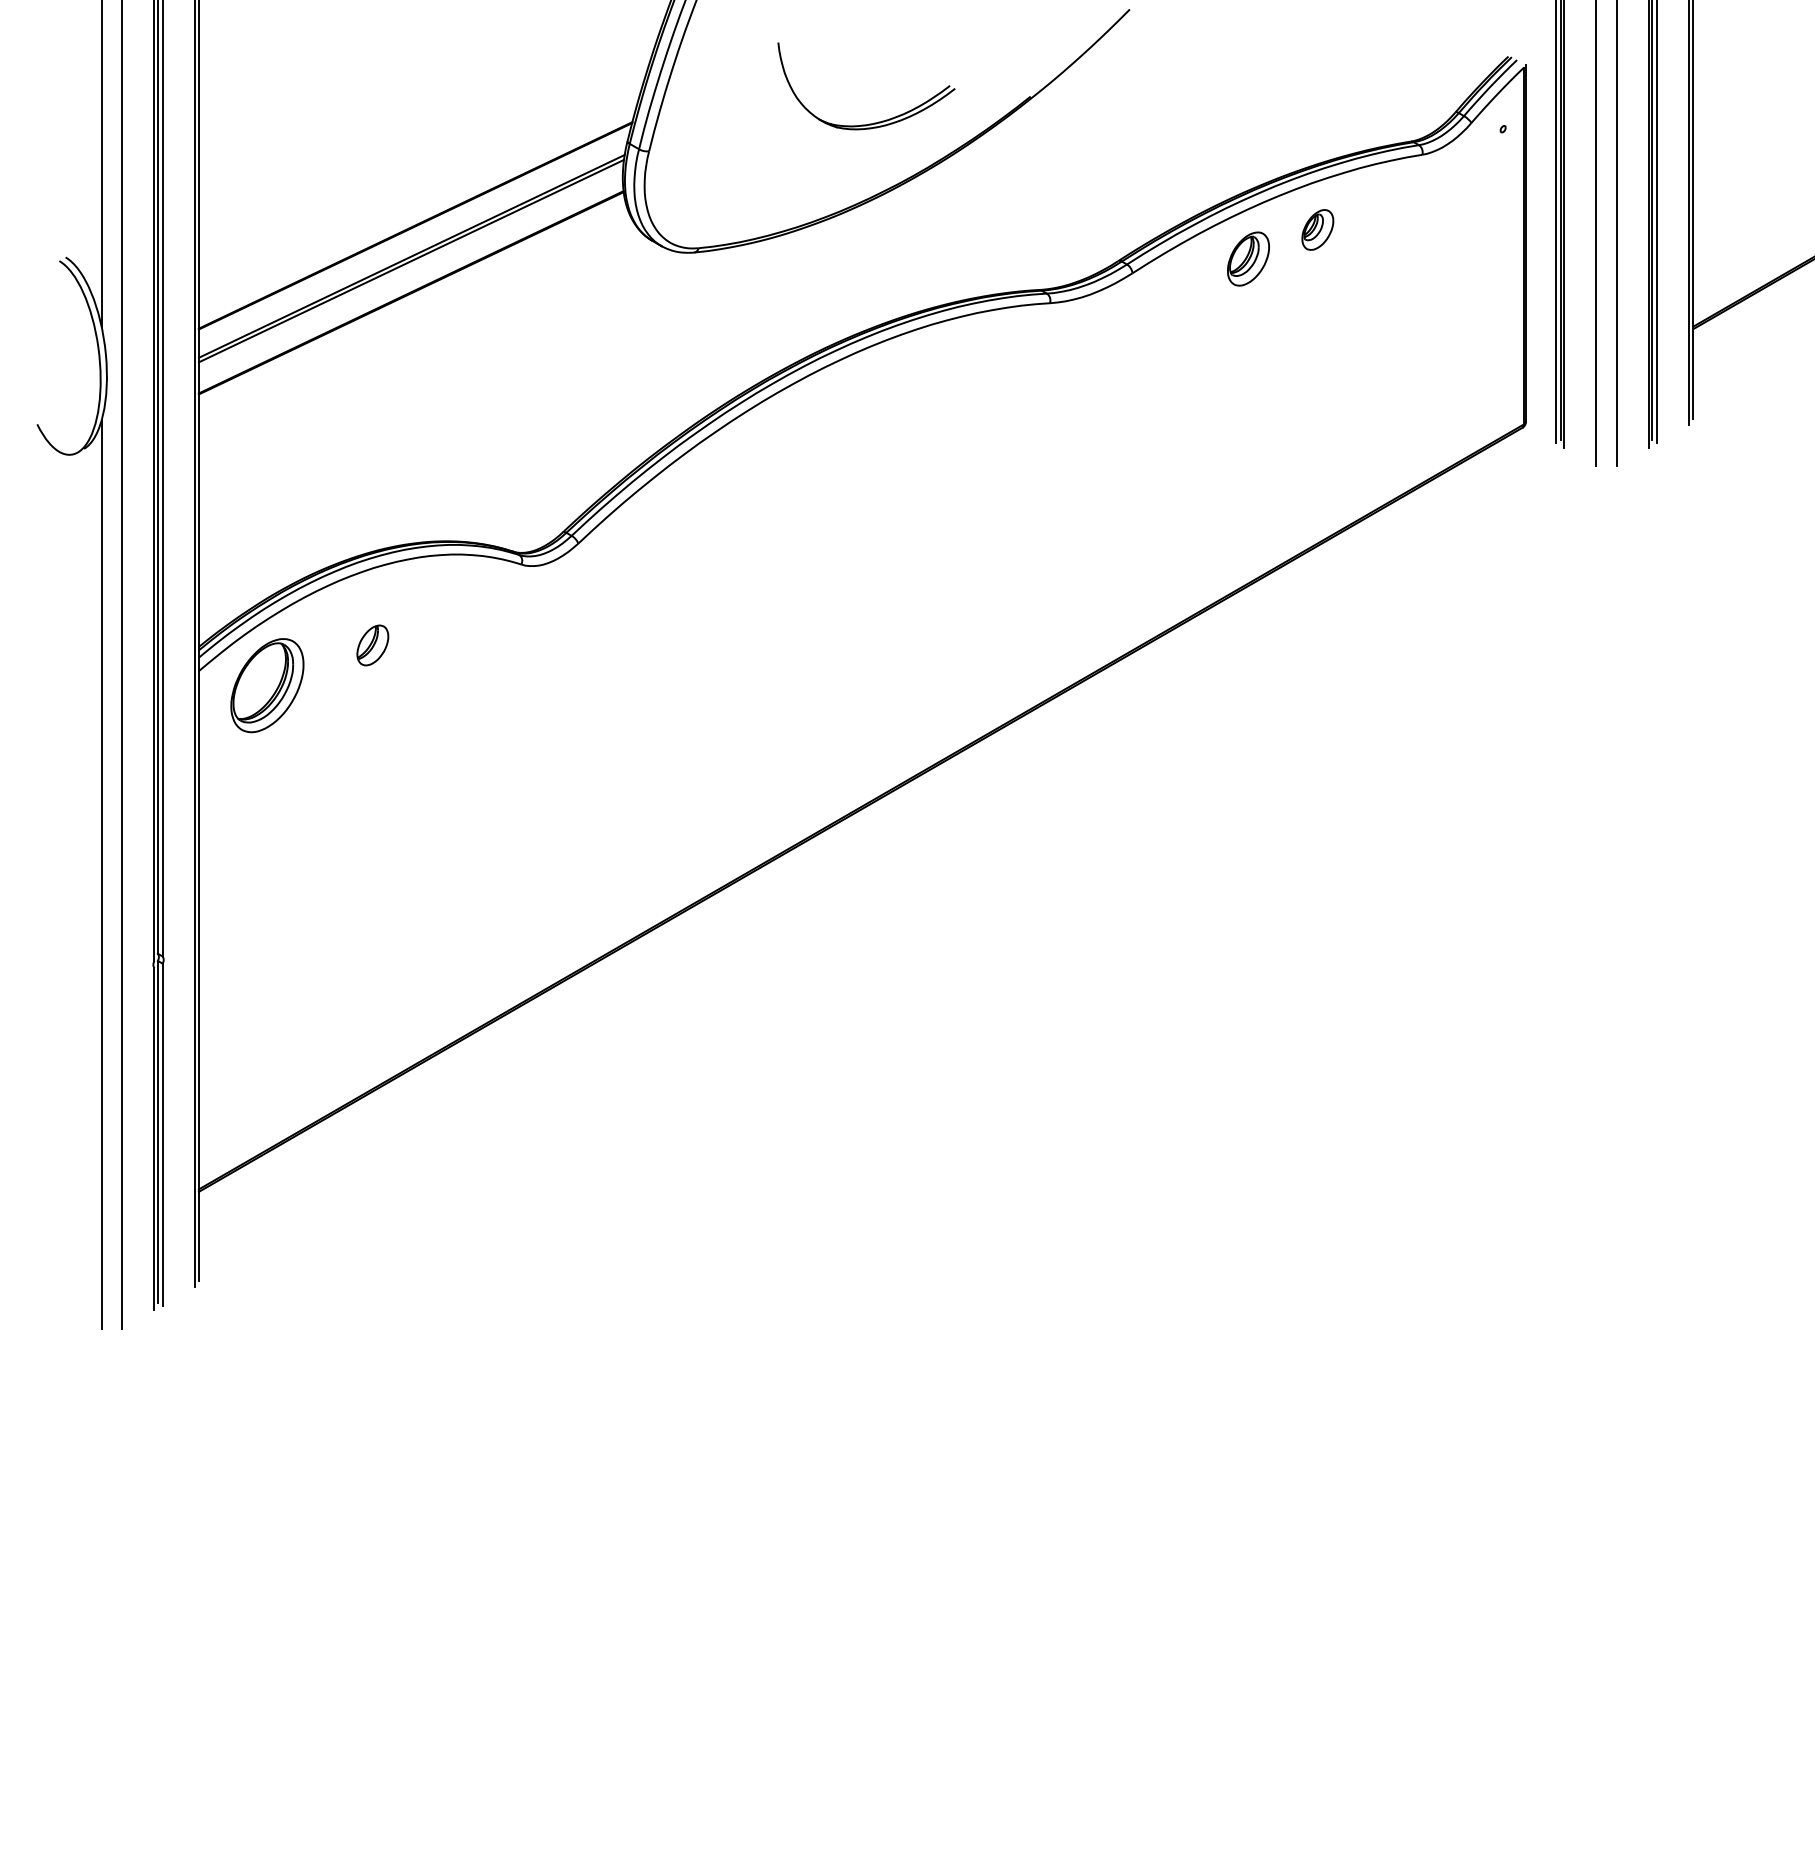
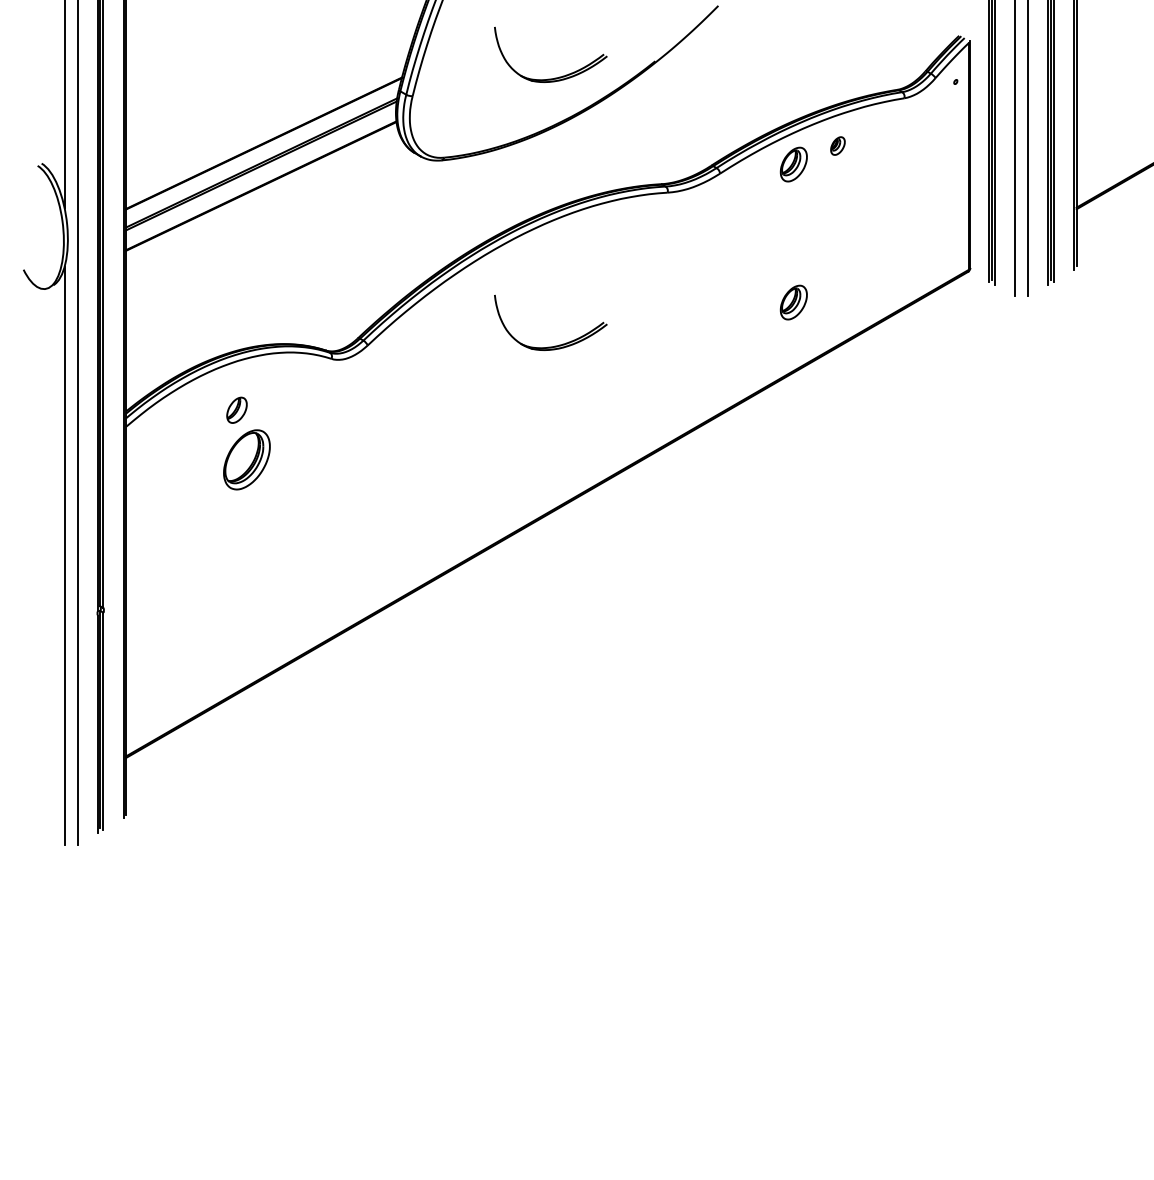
part: (1317, 229) -> (837, 145), size x0.7
part: (1247, 475) -> (793, 302), added
part: (872, 543) -> (554, 345), added
part: (266, 685) -> (246, 459), moved

